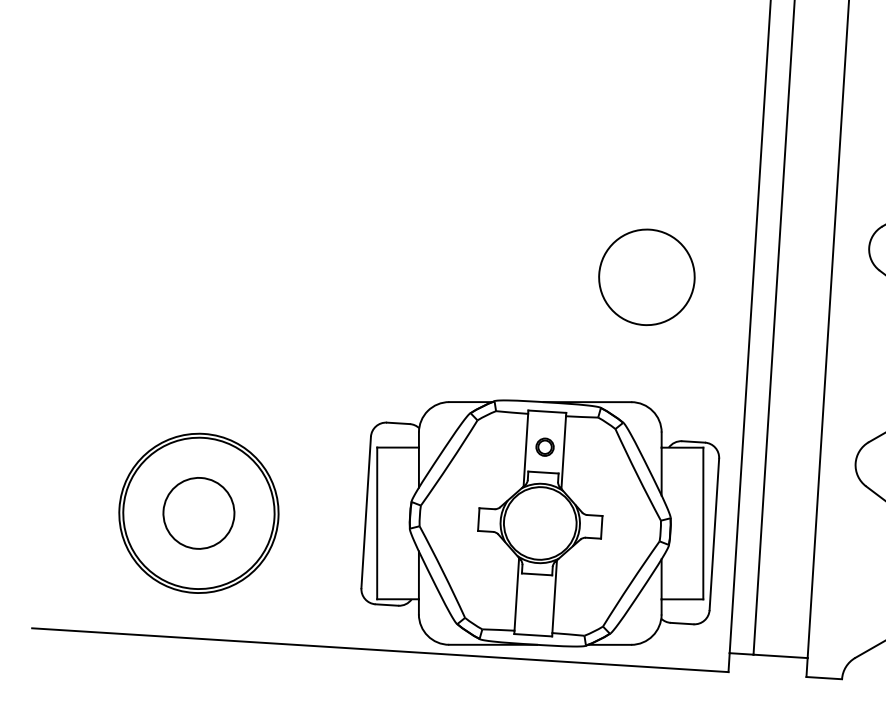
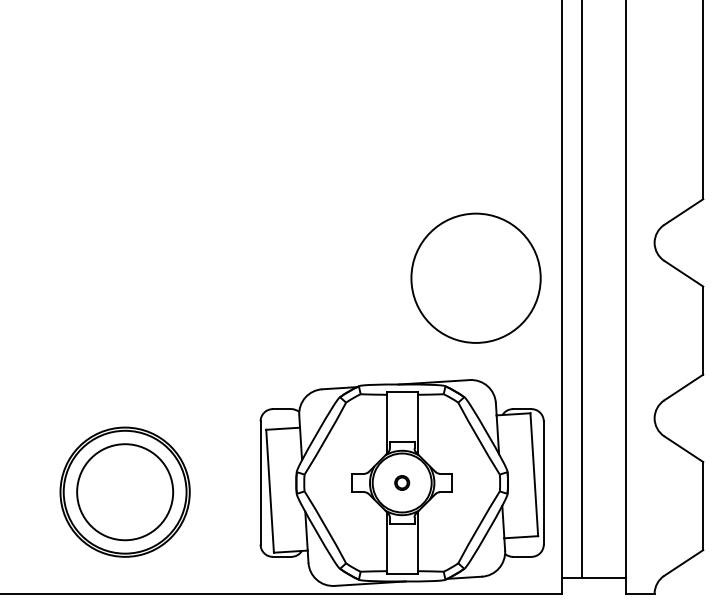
circle: (646, 276) -> (475, 277), size x1.67
circle: (545, 446) -> (402, 482), moved
circle: (199, 513) -> (125, 492), size x1.67

